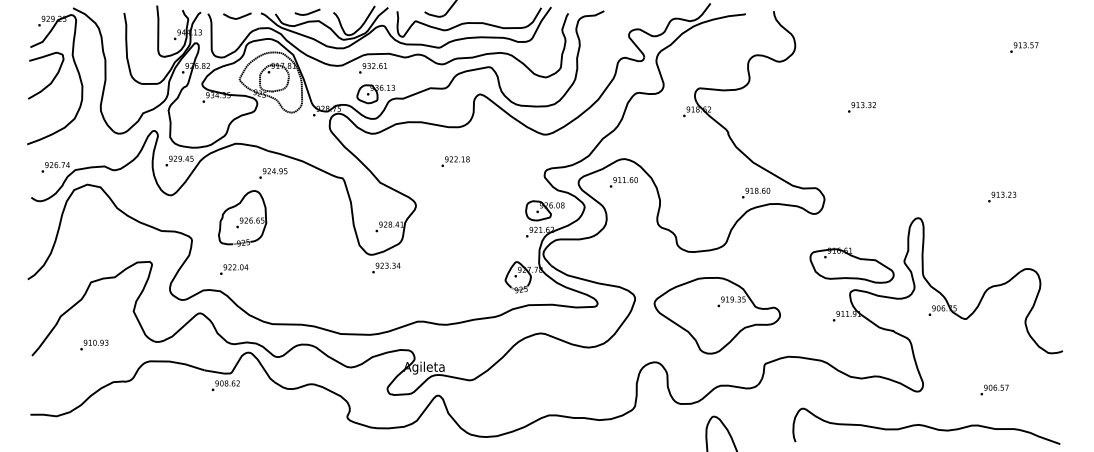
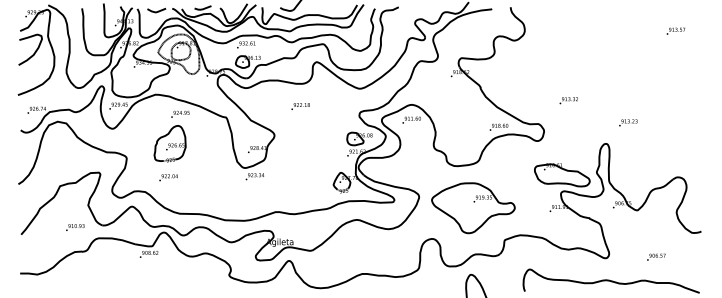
text: (861, 107) -> (568, 100), moved
text: (1002, 196) -> (628, 122), moved
part: (241, 217) -> (169, 143), moved
text: (234, 269) -> (168, 177), moved
text: (94, 344) -> (75, 227), moved

